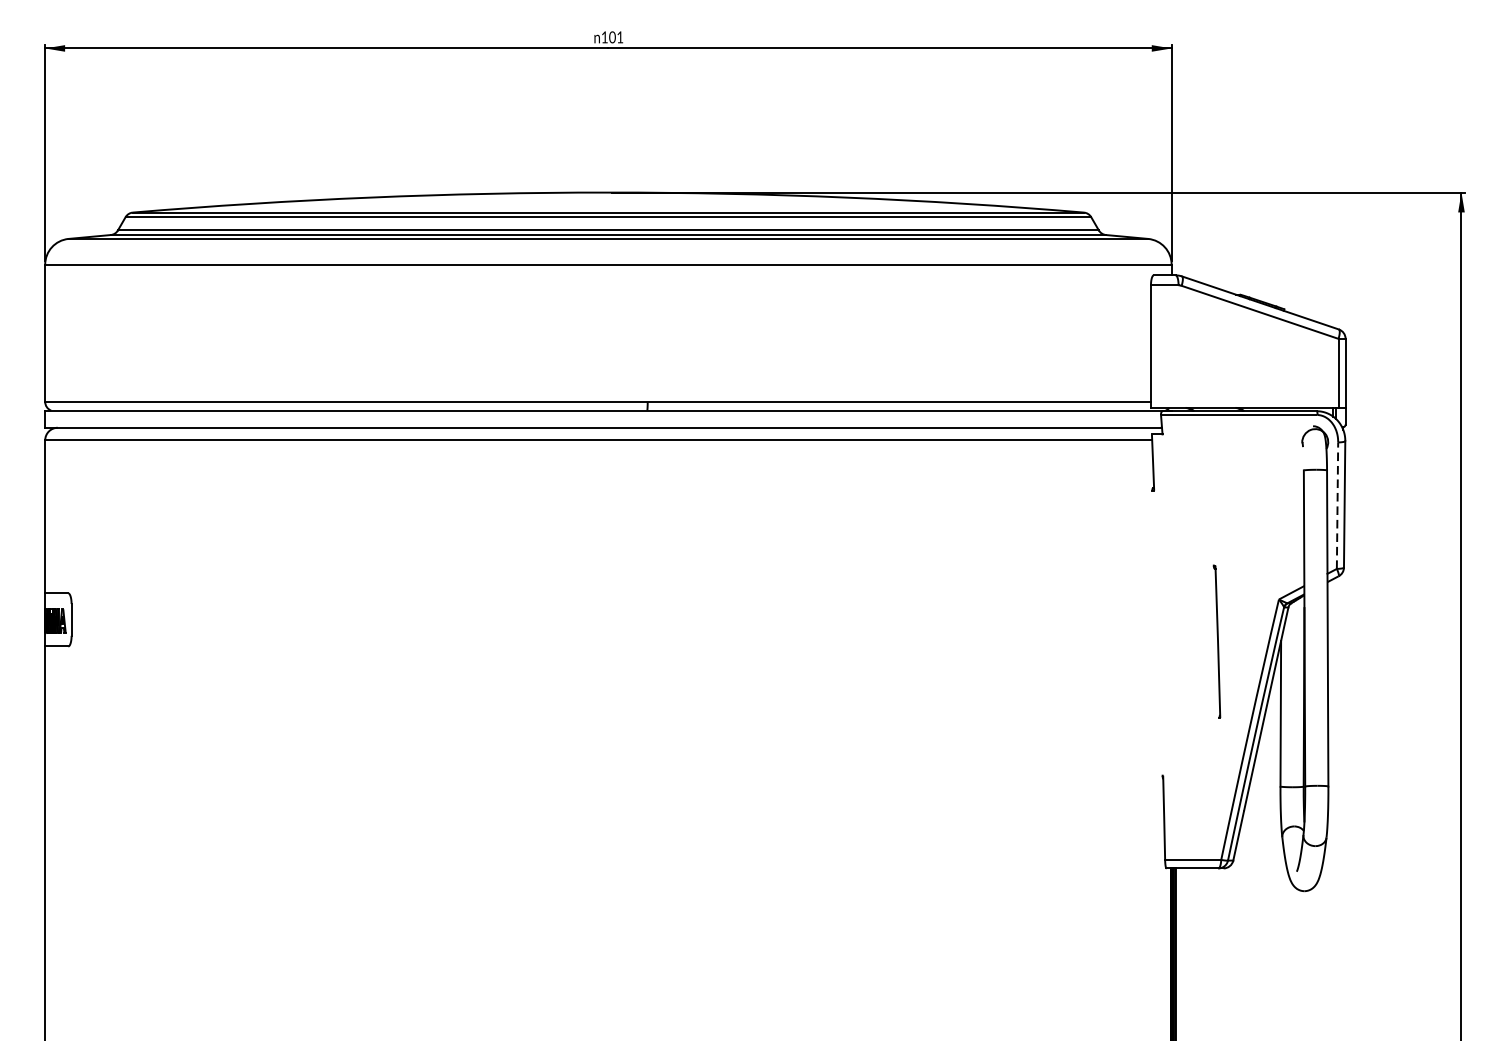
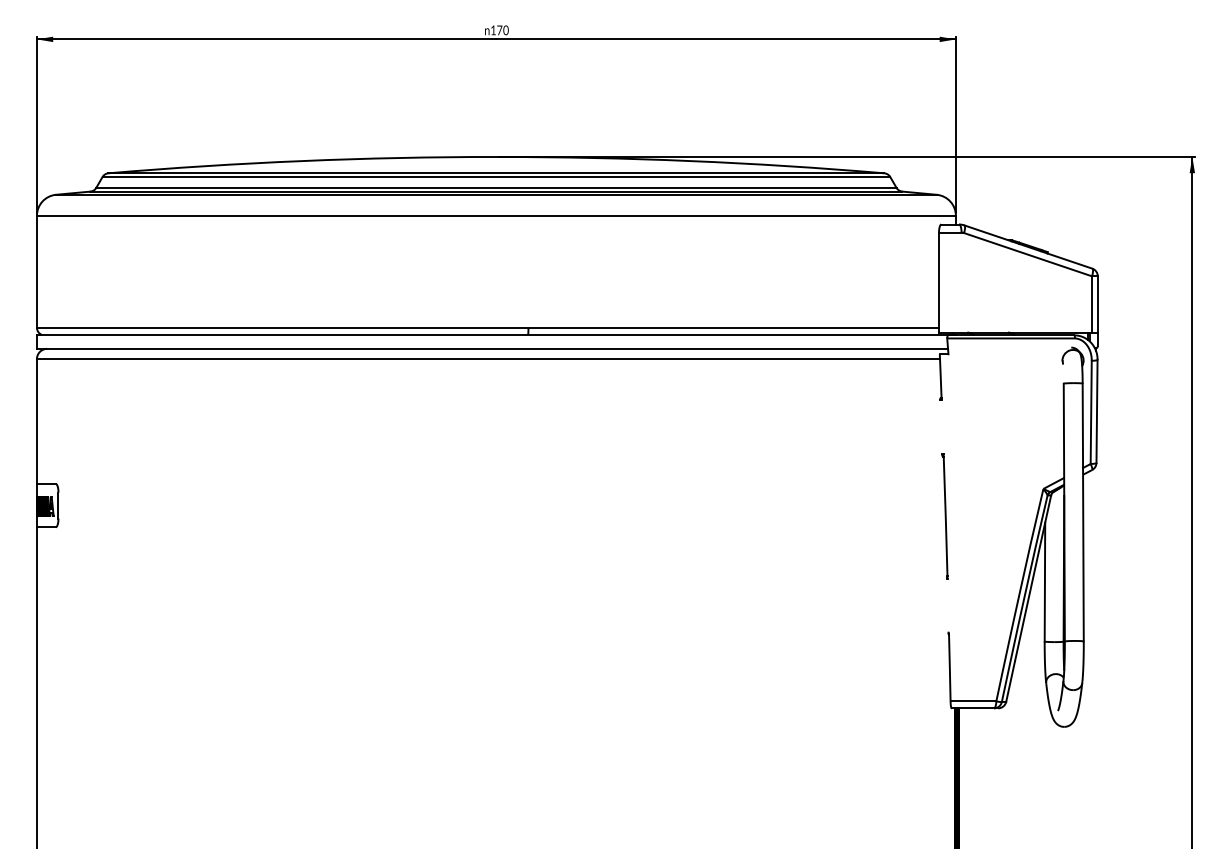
text: (615, 37) -> (502, 30), 101 -> 170
line: (1337, 505) -> (1091, 412), dashed -> solid
part: (1216, 641) -> (944, 516), moved

